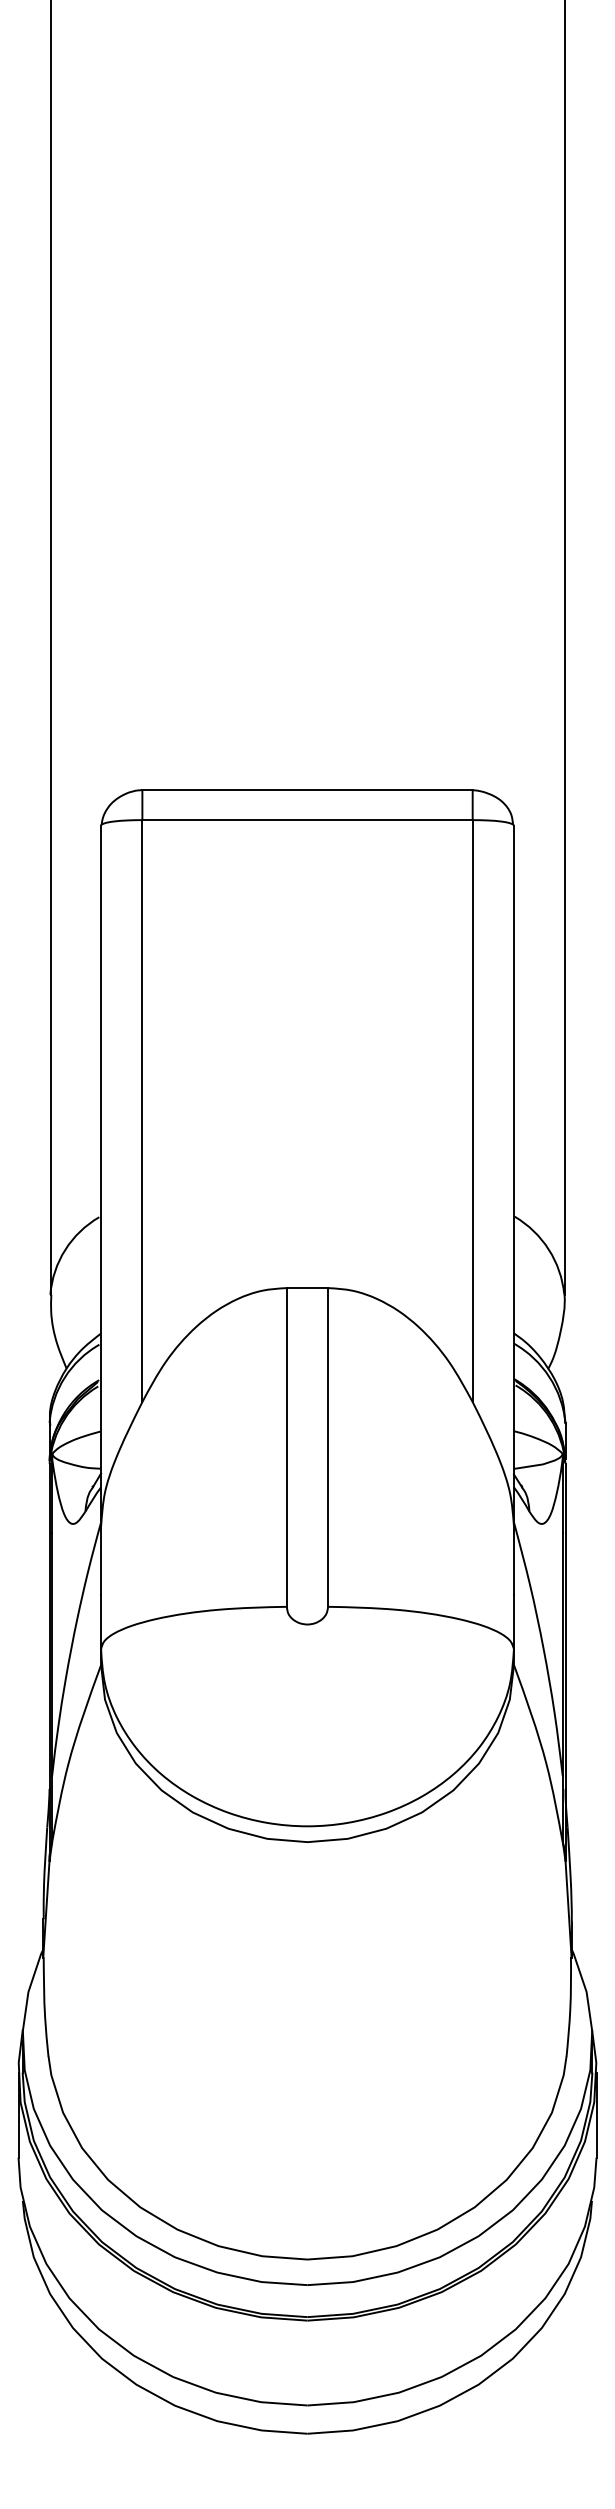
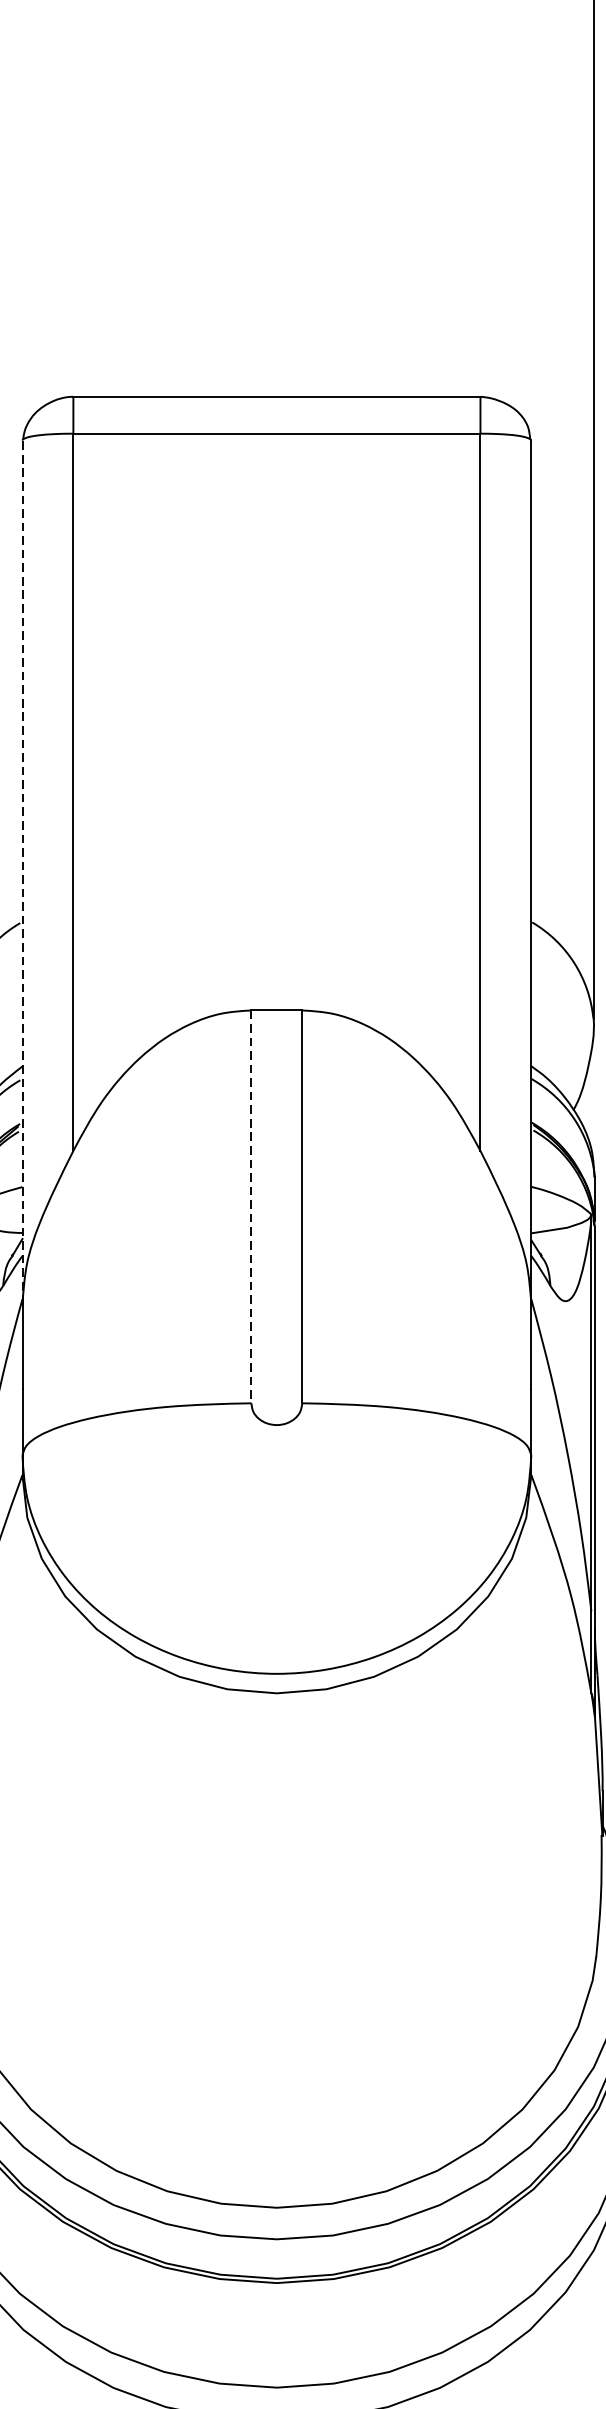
line: (101, 1175) -> (22, 871), solid -> dashed
line: (286, 1447) -> (251, 1206), solid -> dashed

